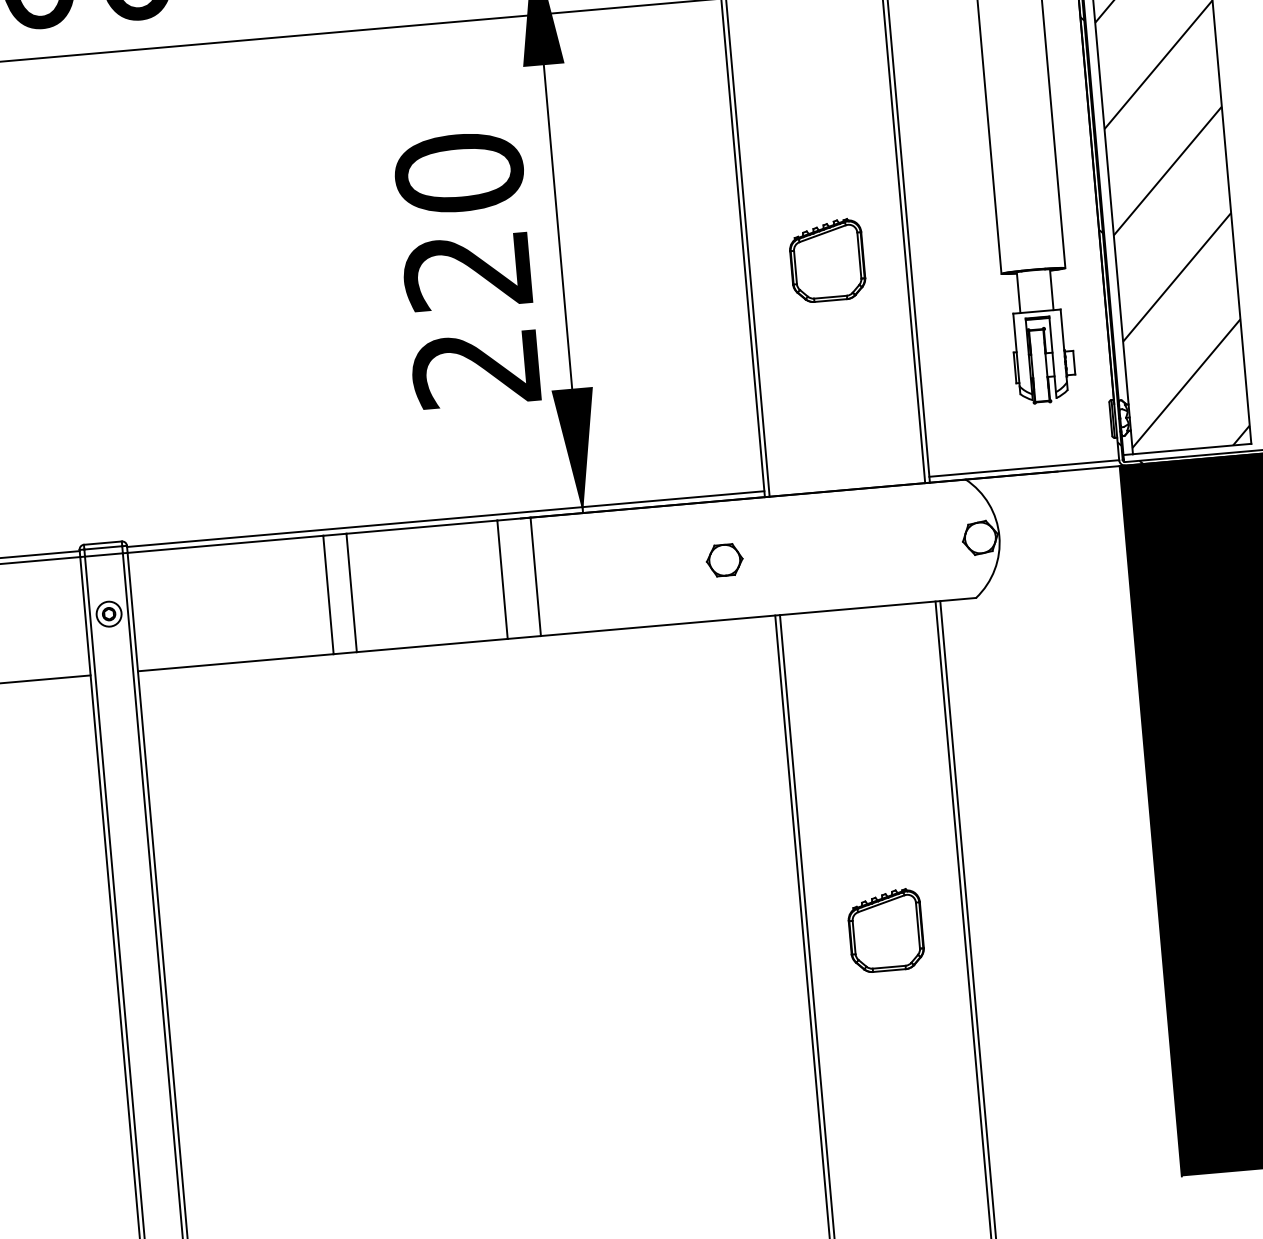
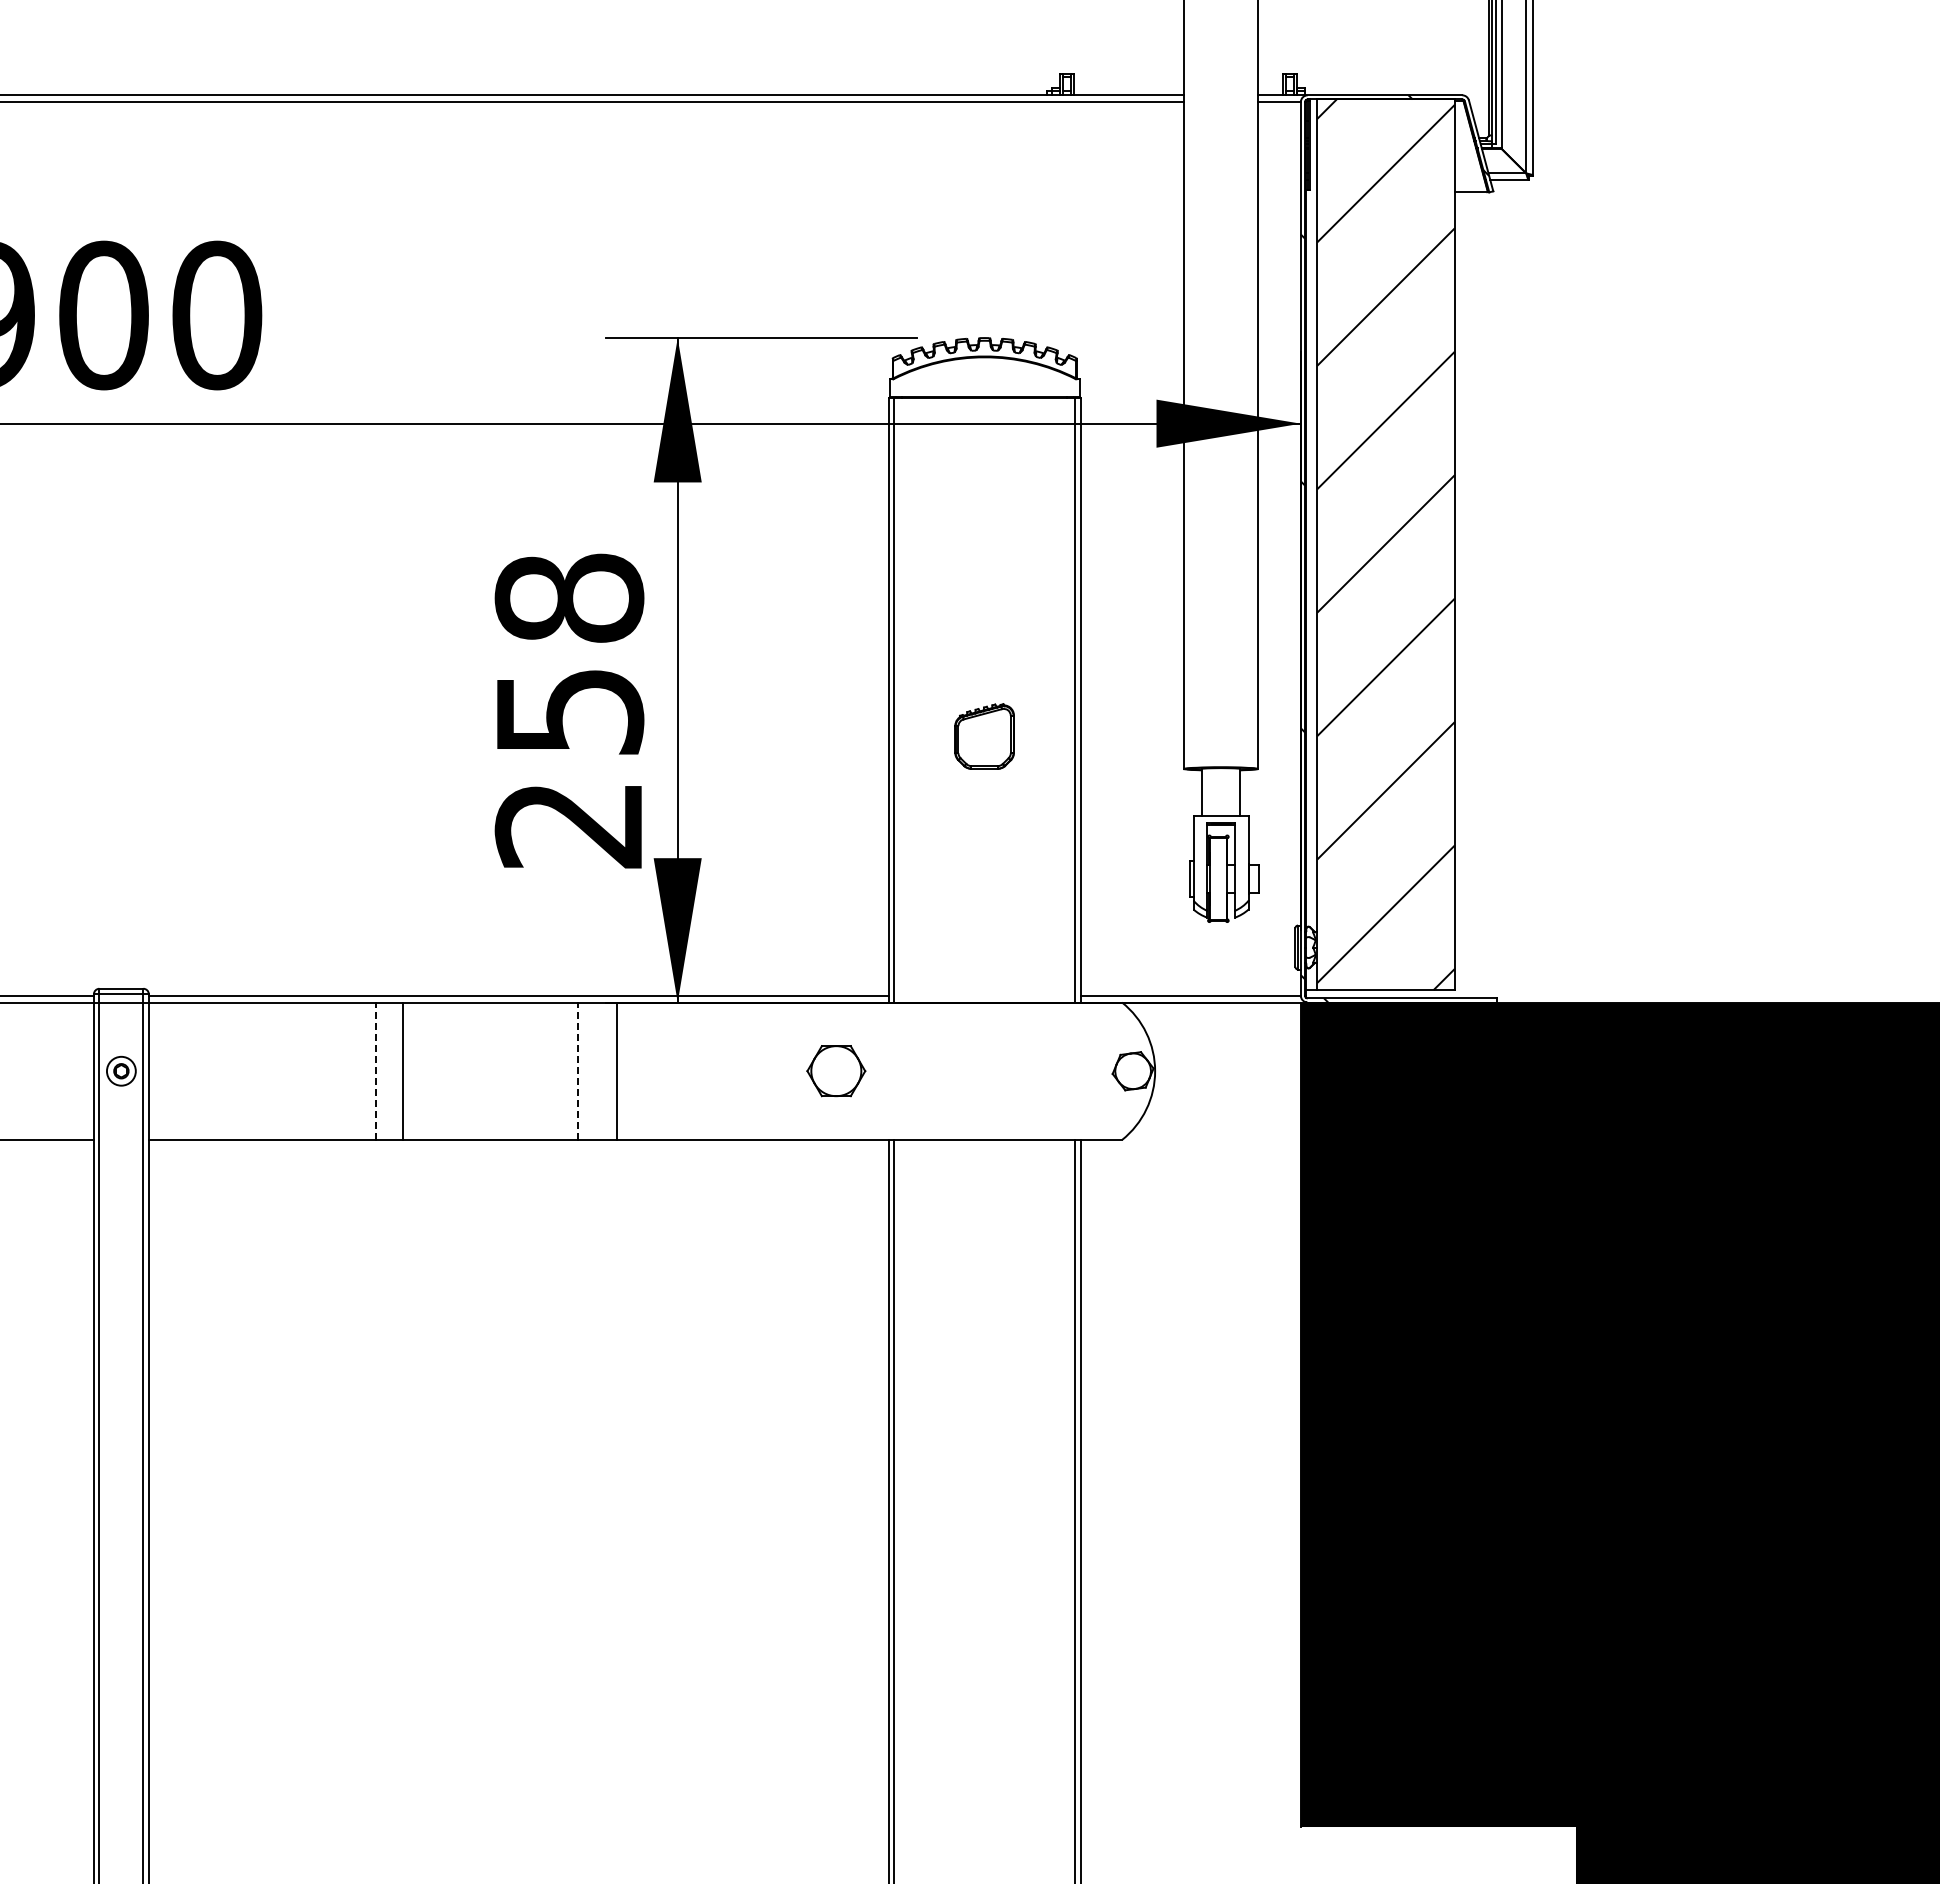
text: (463, 221) -> (569, 654), 220 -> 258
part: (827, 260) -> (984, 736), size x0.7
part: (724, 560) -> (835, 1071), size x1.4
line: (502, 579) -> (578, 1071), solid -> dashed
line: (328, 595) -> (376, 1071), solid -> dashed
part: (885, 930) -> (984, 1514), removed

